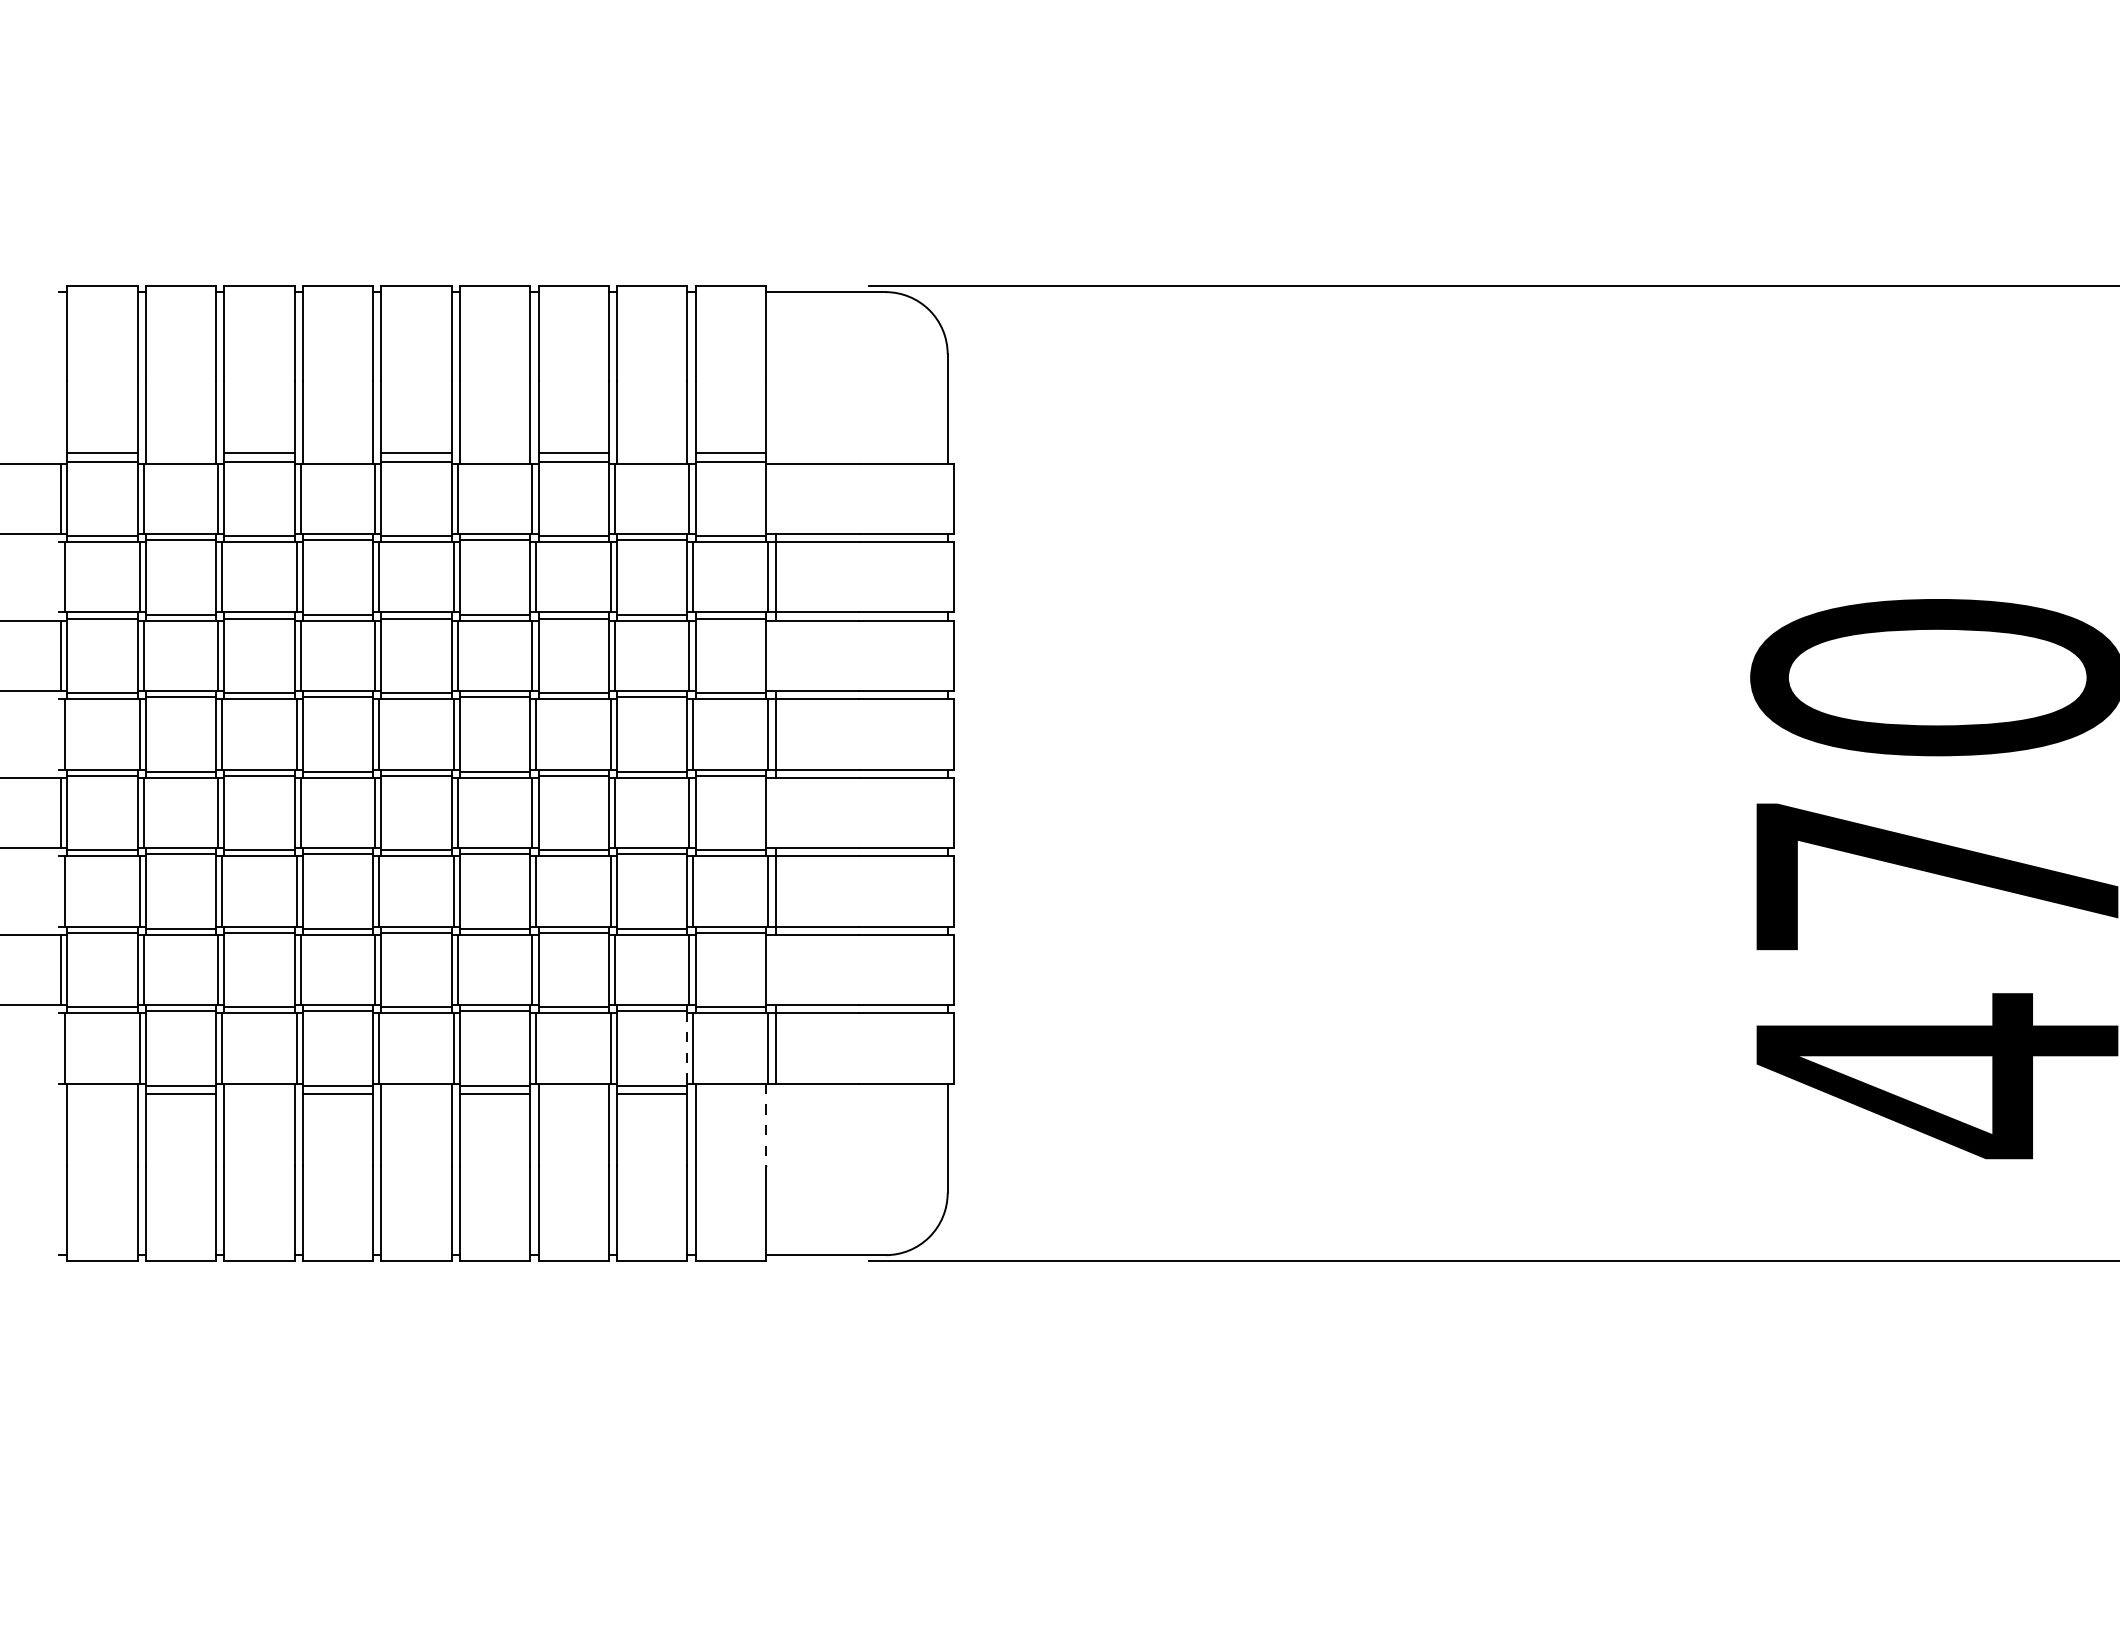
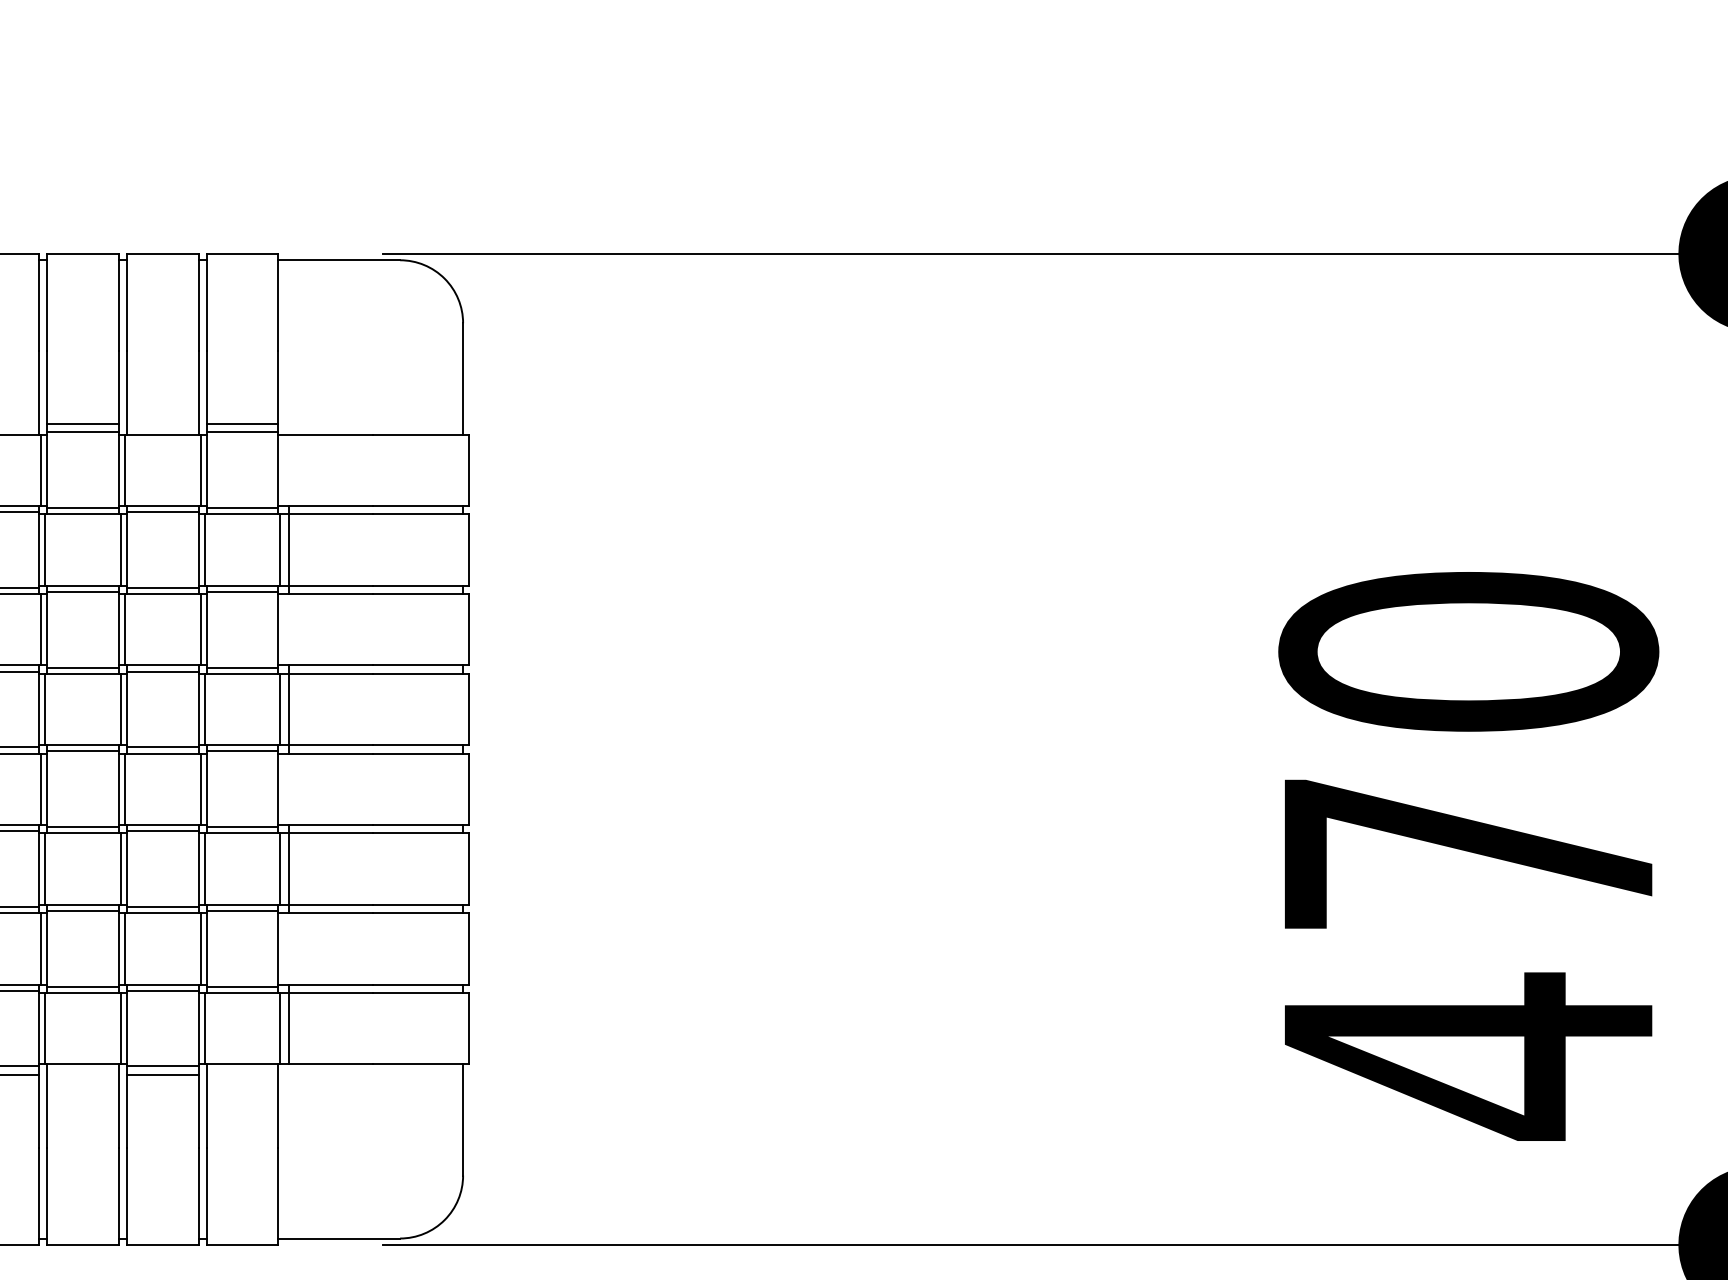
line: (687, 1049) -> (198, 1029), dashed -> solid
line: (765, 1125) -> (278, 1106), dashed -> solid

